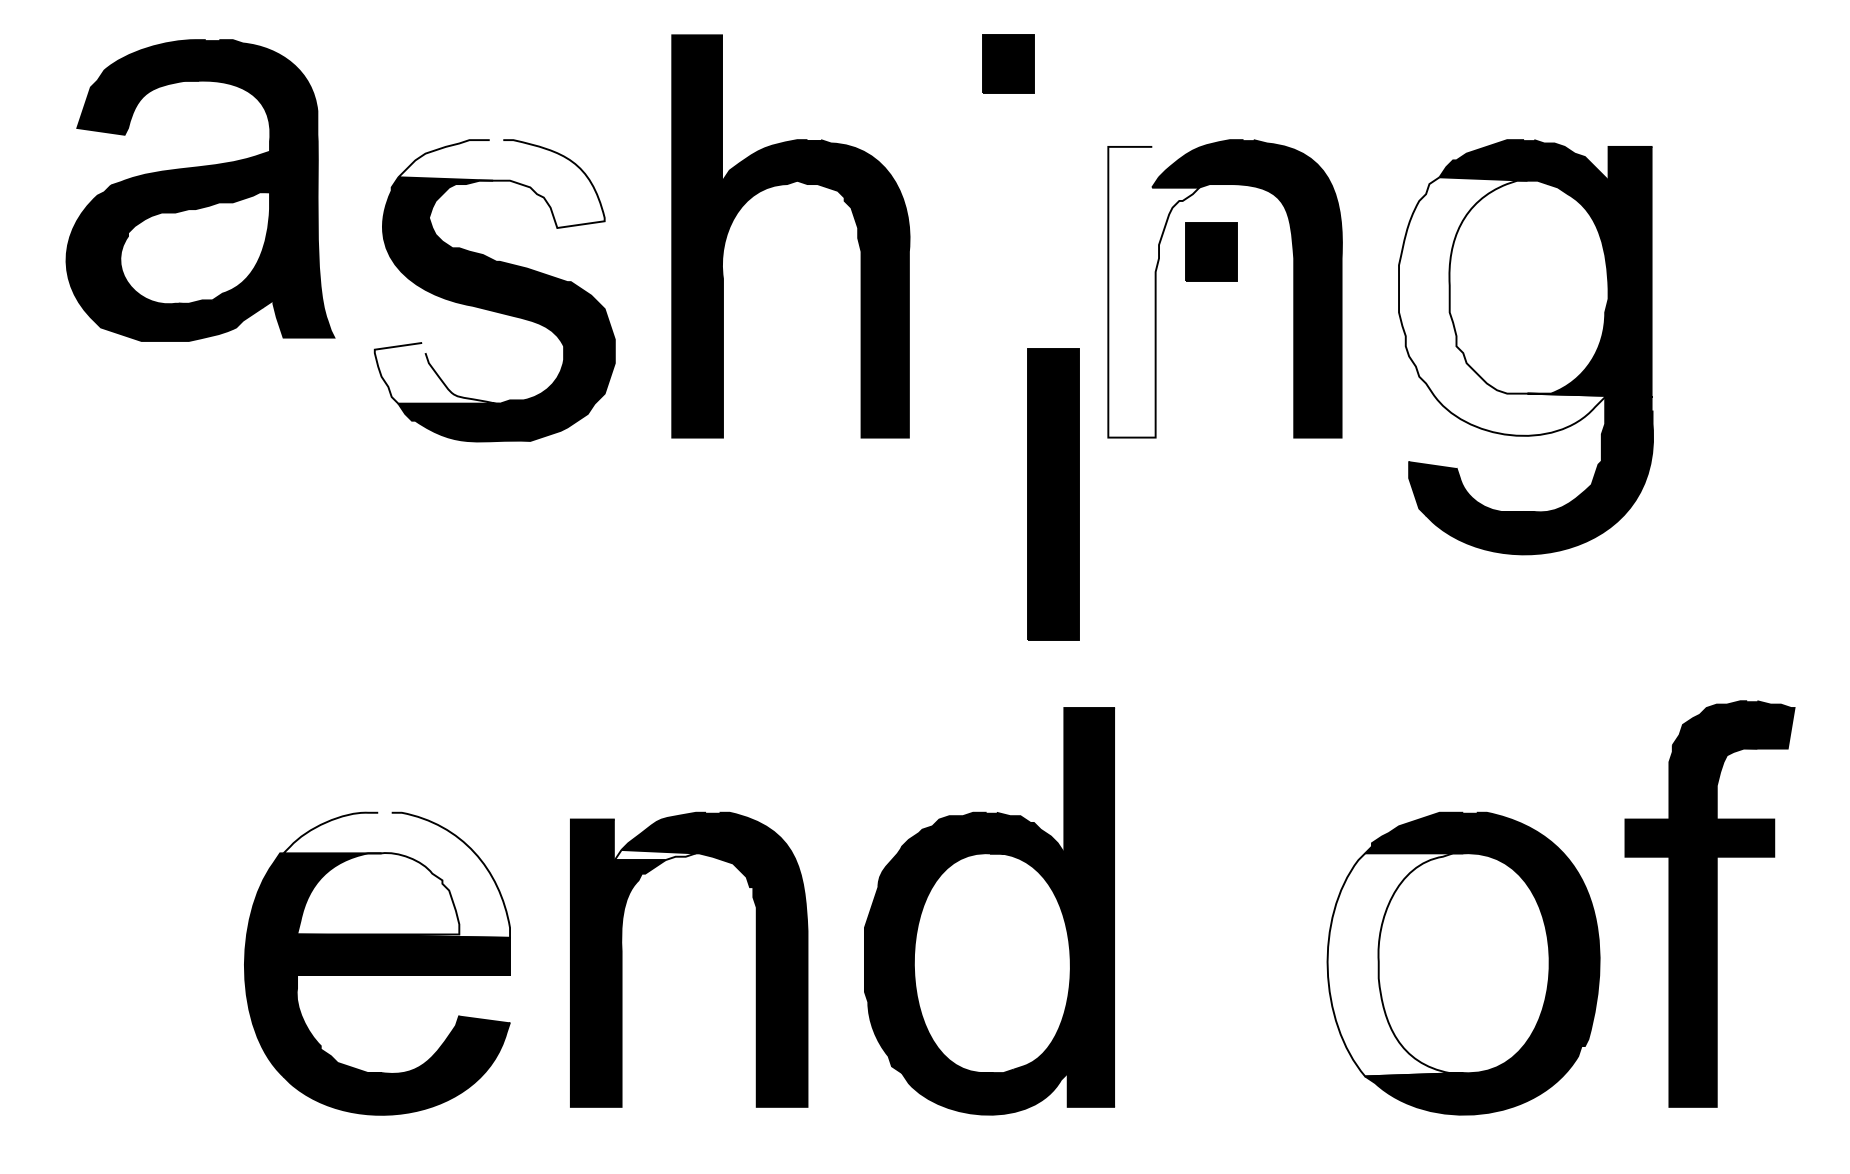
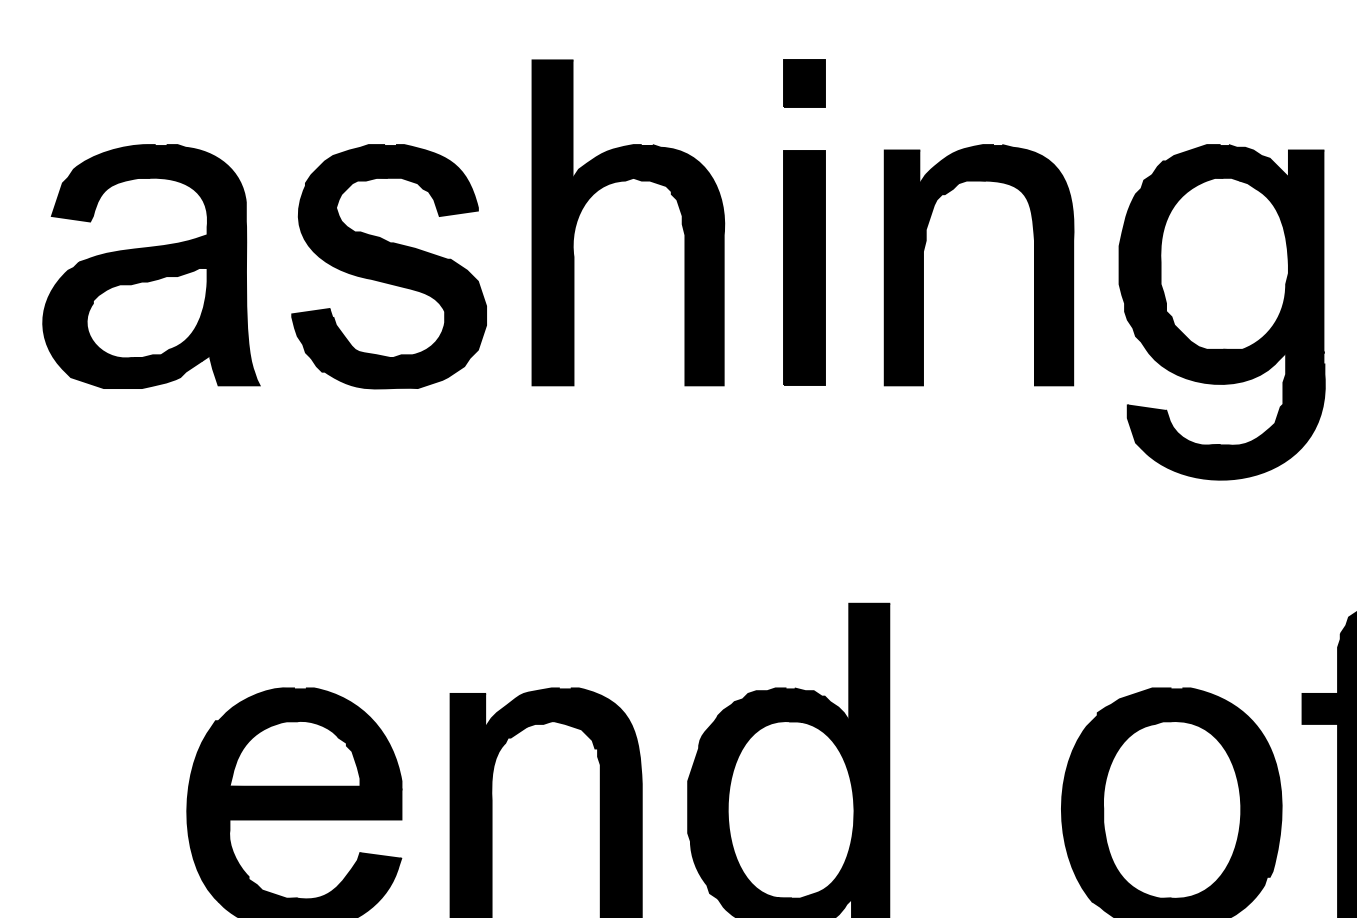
fill: (501, 184) -> (394, 180), added
part: (200, 190) -> (151, 266), moved
part: (1211, 251) -> (968, 235), removed
fill: (1153, 291) -> (921, 267), added
fill: (1525, 306) -> (1221, 279), added
fill: (436, 372) -> (342, 332), added
part: (1053, 494) -> (804, 268), moved
fill: (654, 854) -> (518, 722), added
fill: (396, 874) -> (309, 738), added
fill: (1395, 964) -> (1116, 810), added

